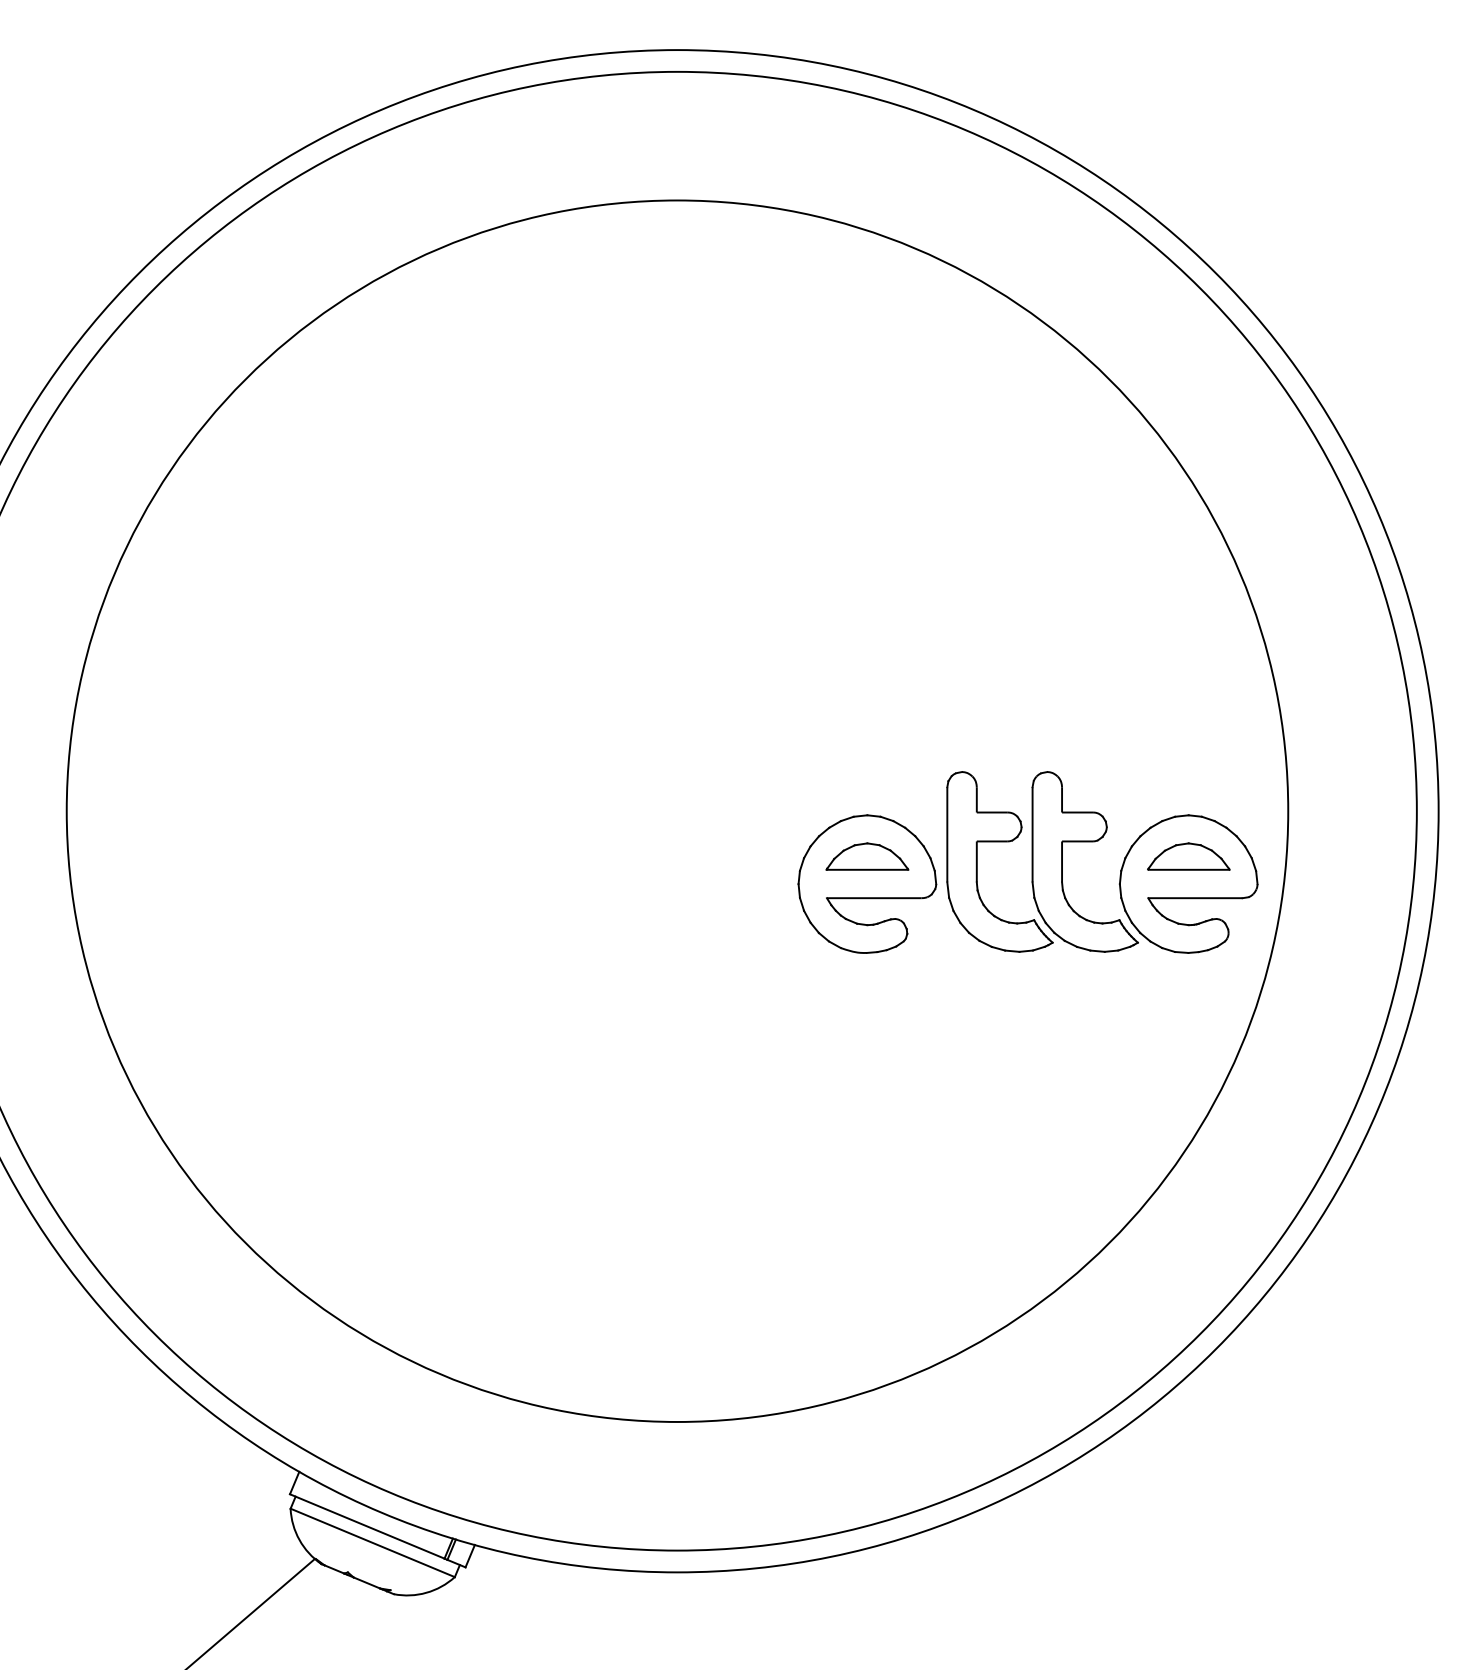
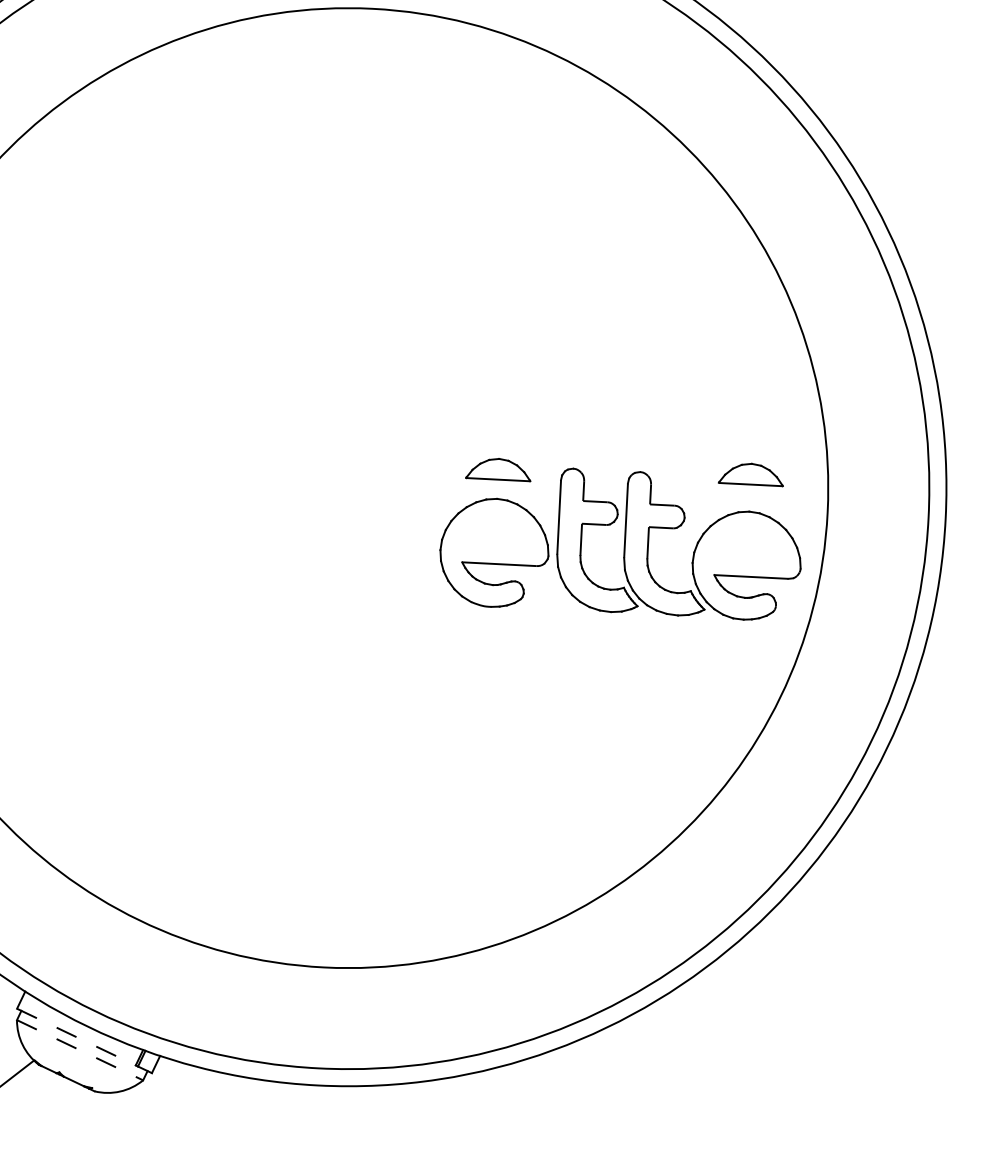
part: (867, 856) -> (498, 469), moved
part: (1188, 856) -> (751, 474), moved
line: (367, 1526) -> (76, 1037), solid -> dashed
line: (372, 1542) -> (79, 1049), solid -> dashed

